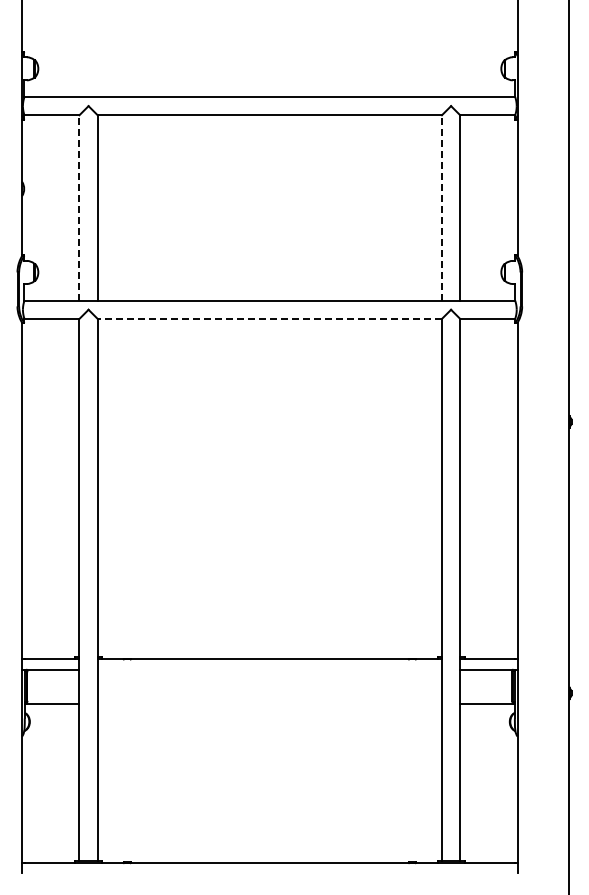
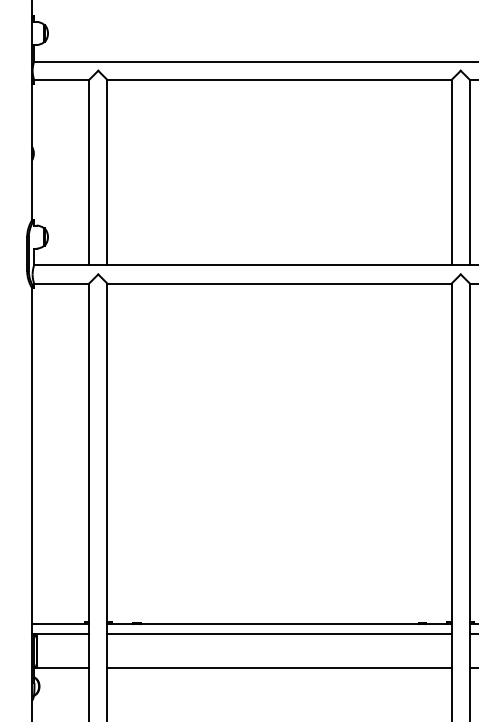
line: (79, 207) -> (89, 172), dashed -> solid
line: (441, 207) -> (451, 172), dashed -> solid
line: (269, 318) -> (279, 283), dashed -> solid
line: (269, 669) -> (279, 634), added
line: (269, 703) -> (279, 668), added

